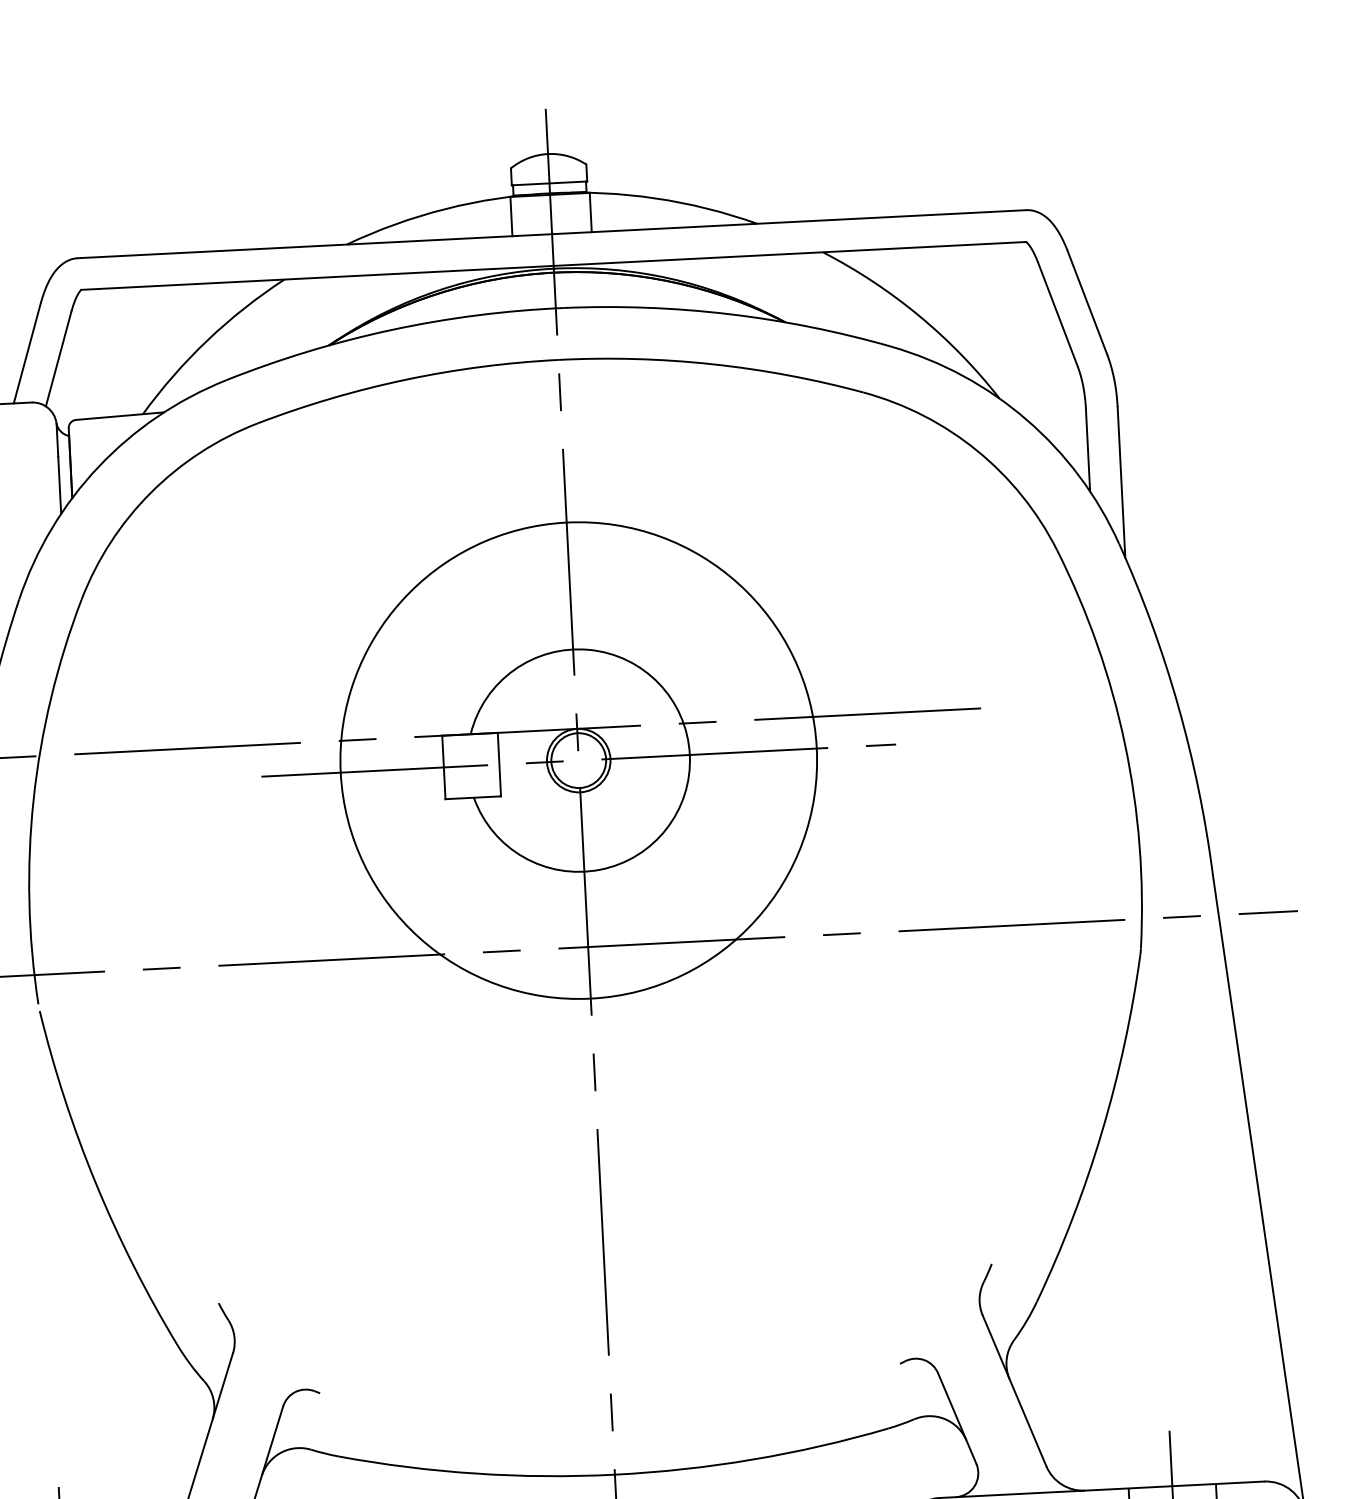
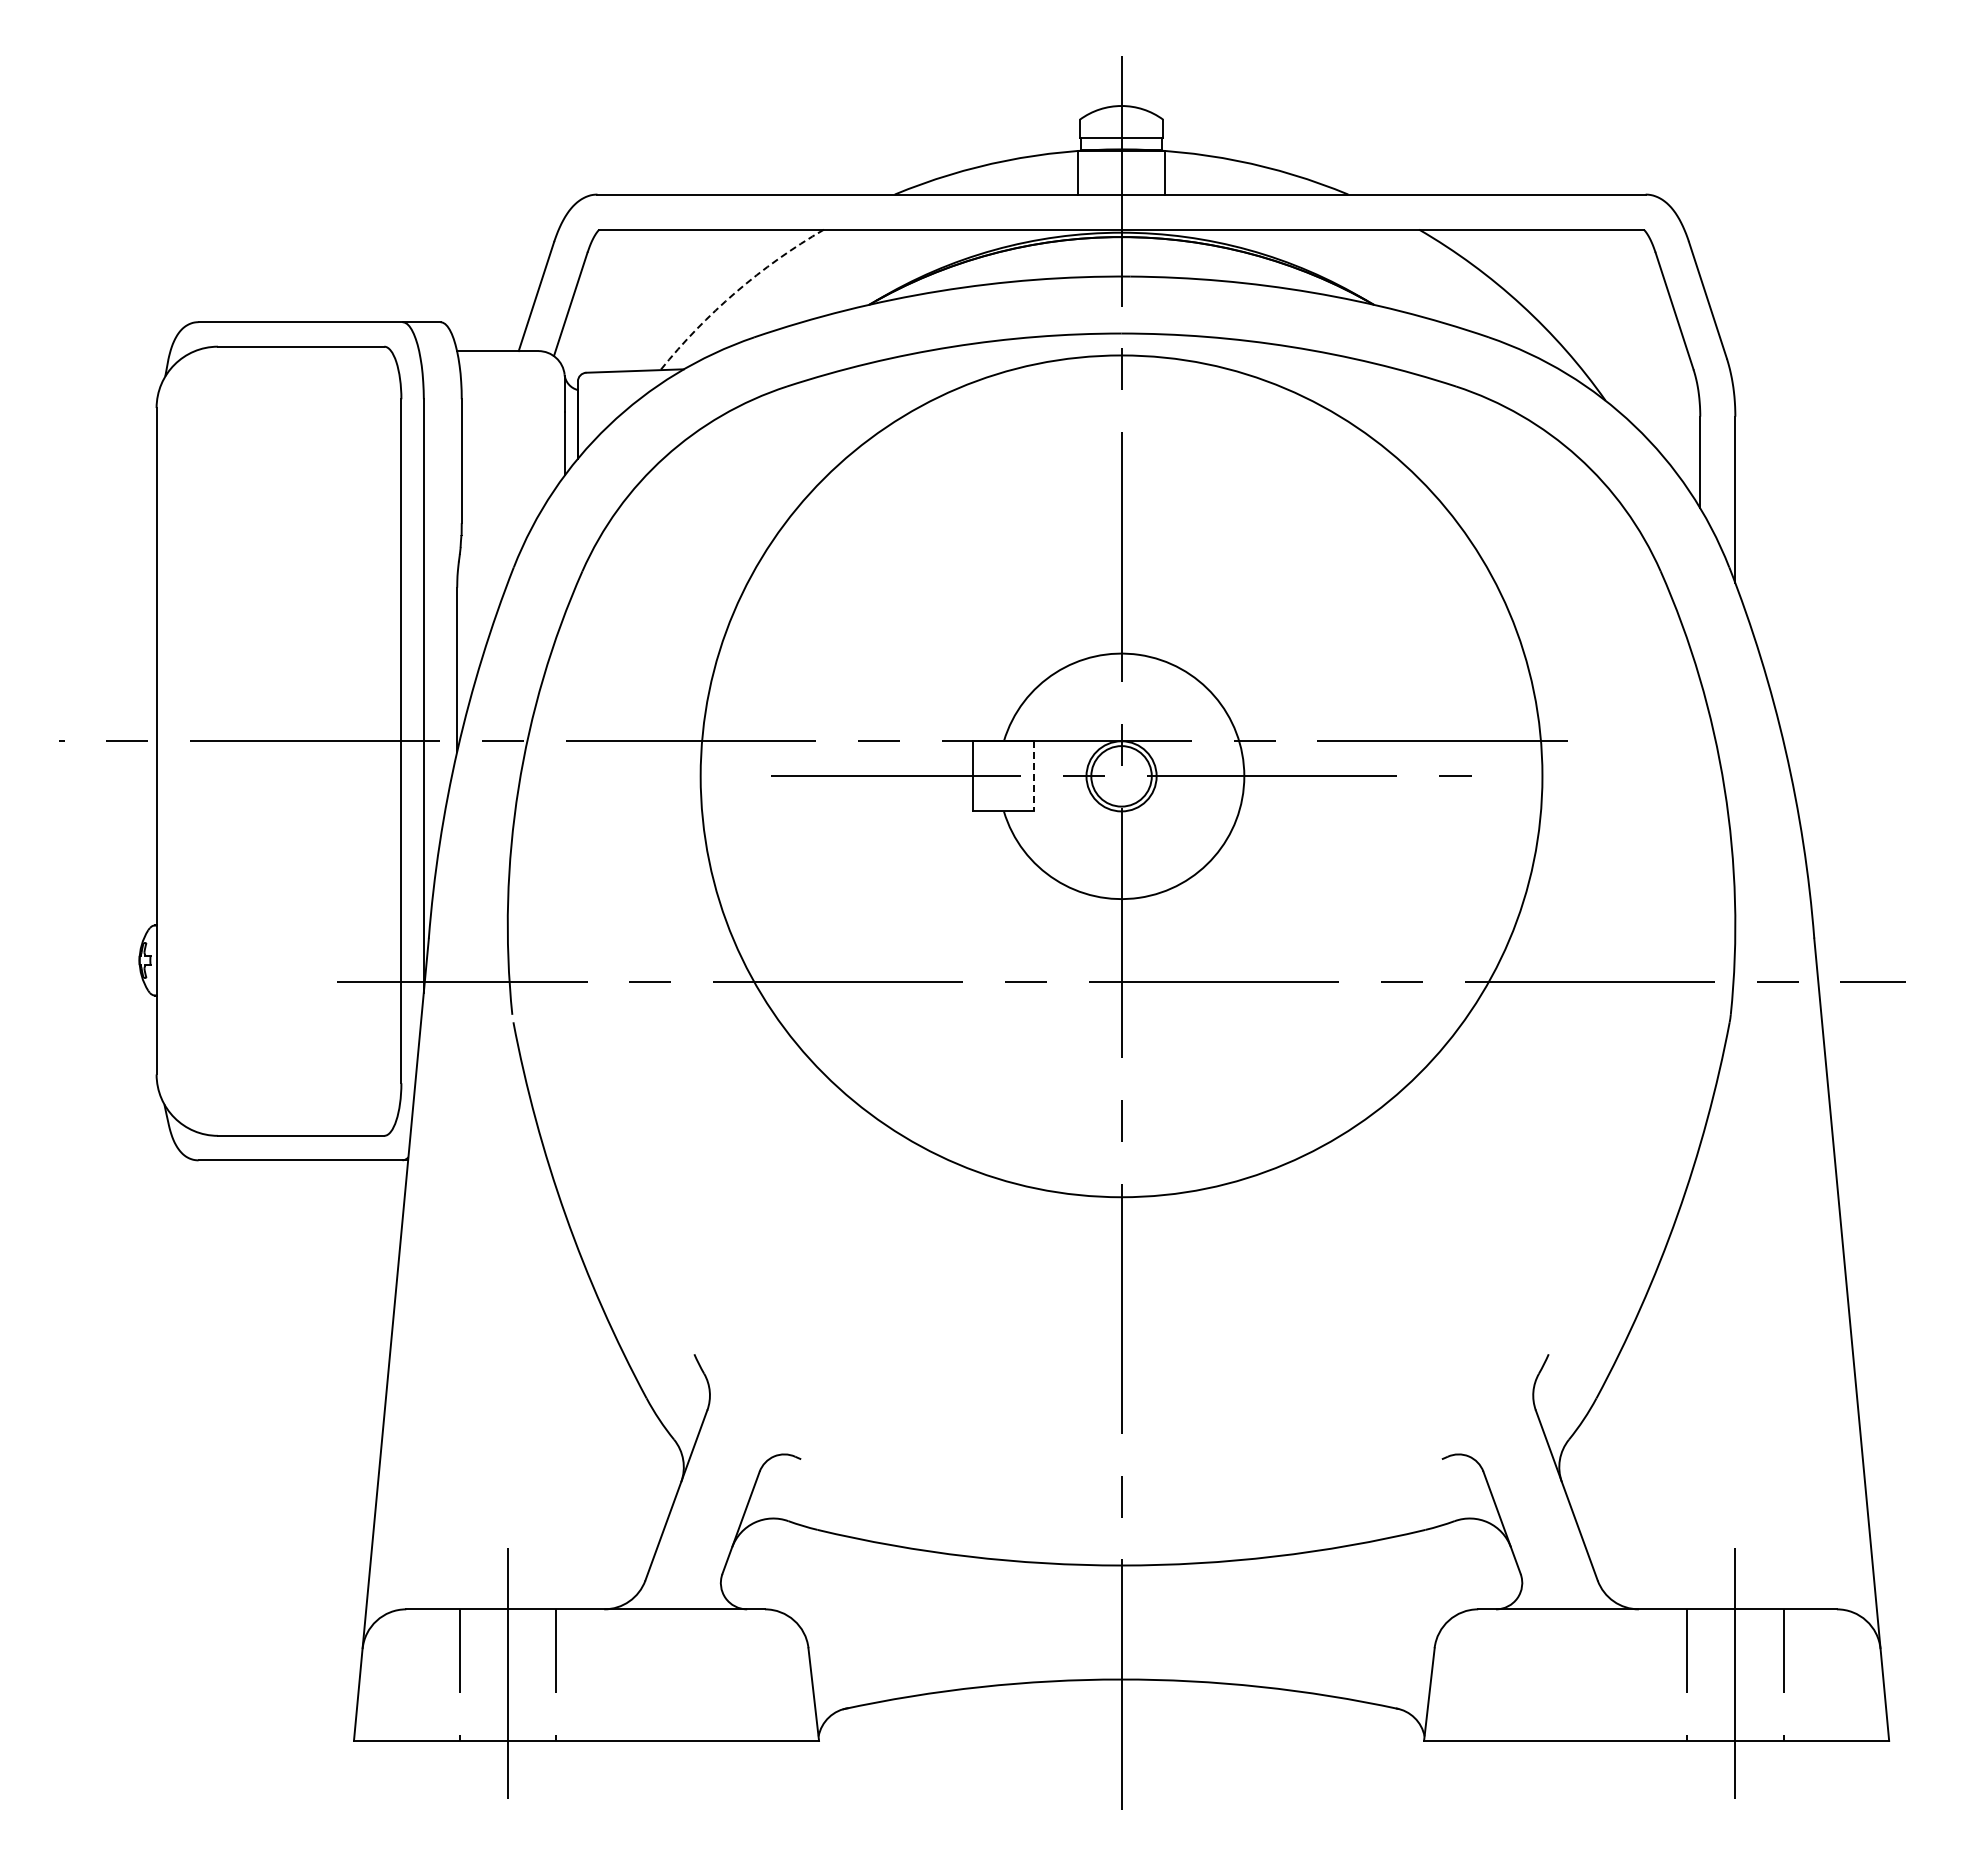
arc: (207, 340) -> (735, 292), solid -> dashed
circle: (578, 760) -> (1121, 776), size x1.6
line: (499, 764) -> (1033, 776), solid -> dashed

